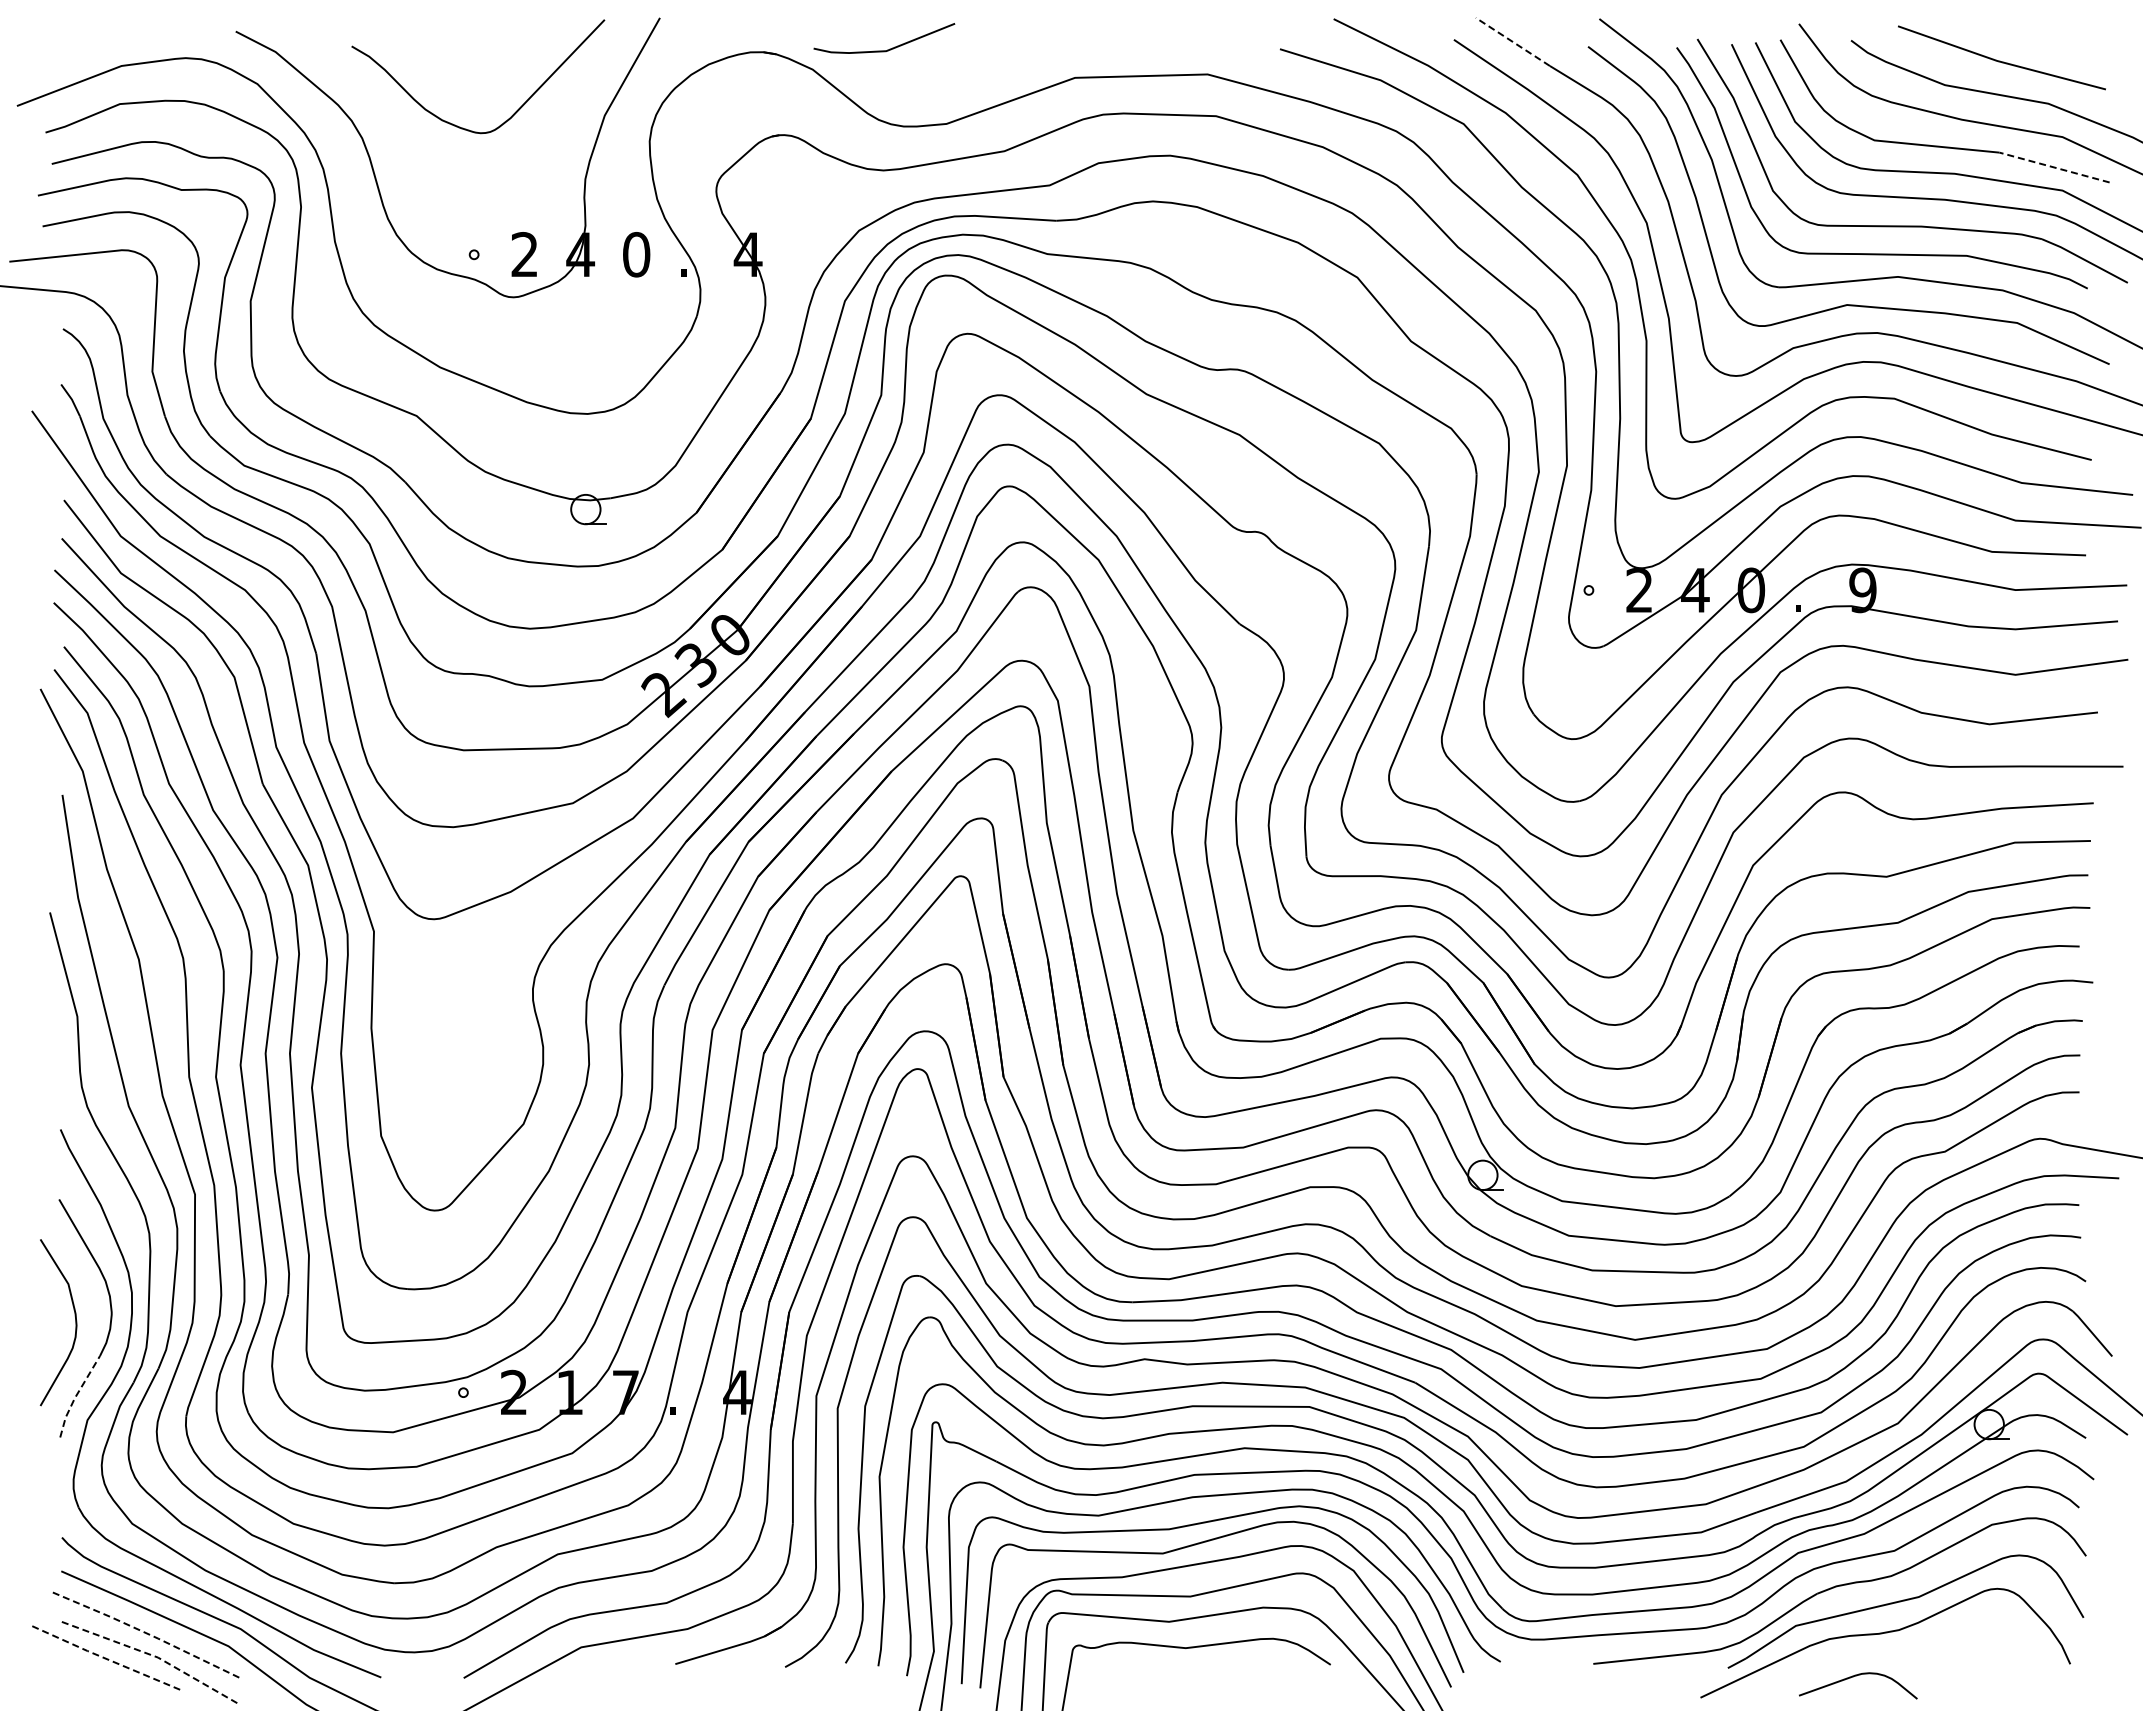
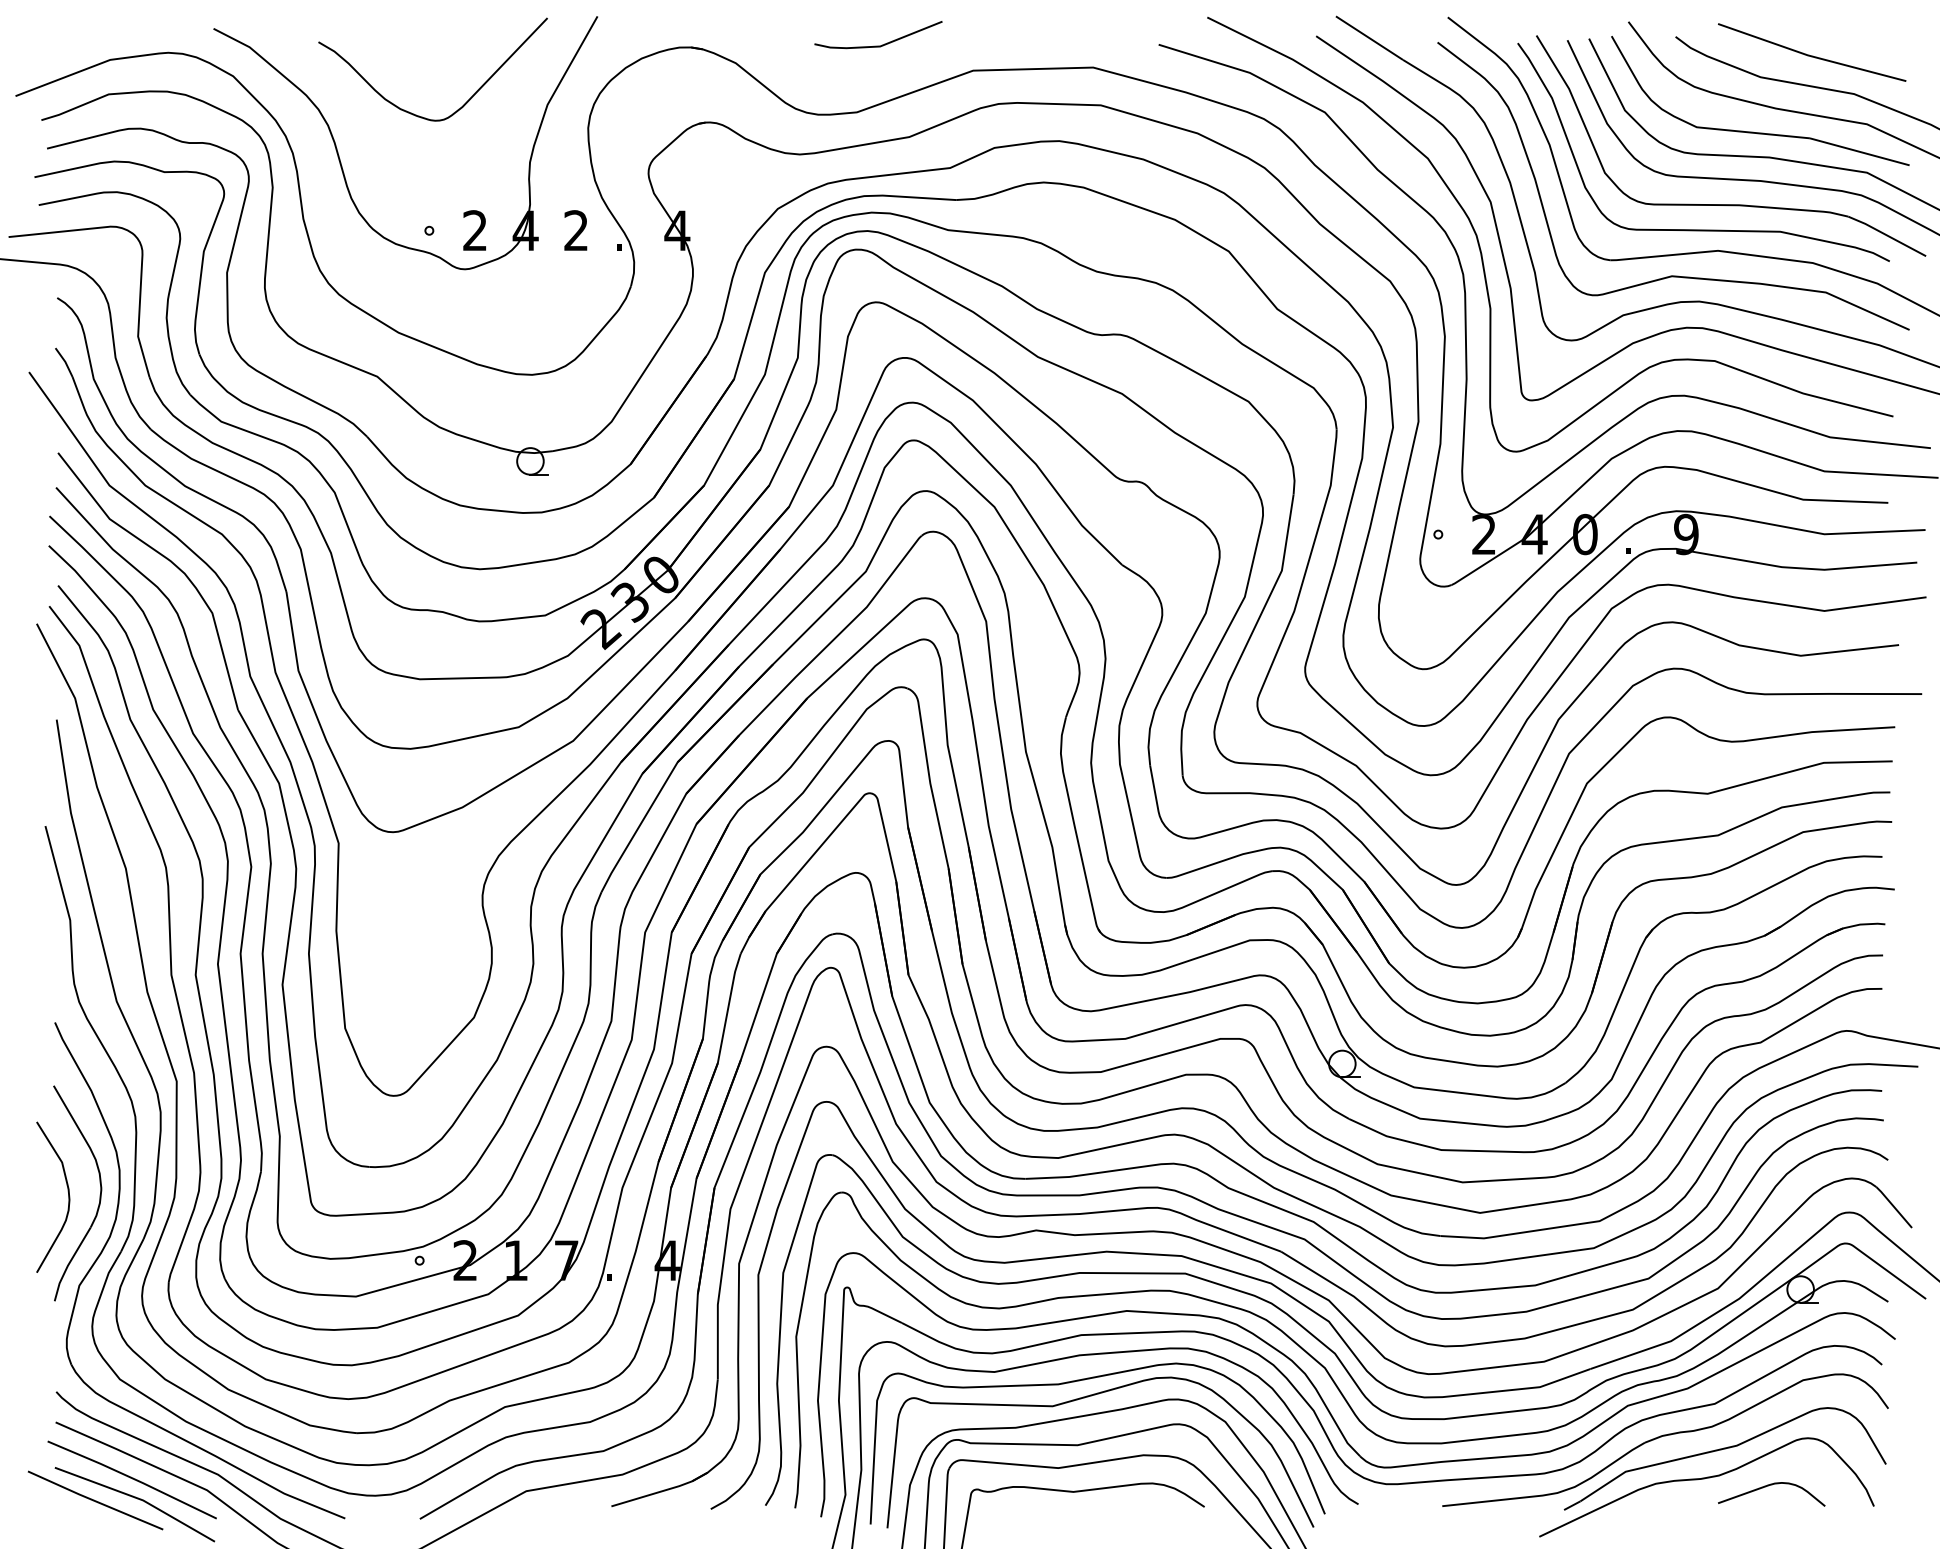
line: (1512, 41) -> (1369, 37), dashed -> solid
line: (889, 48) -> (883, 44), moved
line: (2054, 167) -> (1859, 151), dashed -> solid
text: (636, 254) -> (576, 230), 0 -> 2
line: (76, 1395) -> (69, 1263), dashed -> solid
line: (146, 1633) -> (132, 1478), dashed -> solid
line: (152, 1655) -> (138, 1498), dashed -> solid
line: (104, 1657) -> (94, 1500), dashed -> solid
curve: (1856, 1676) -> (1770, 1485), moved

